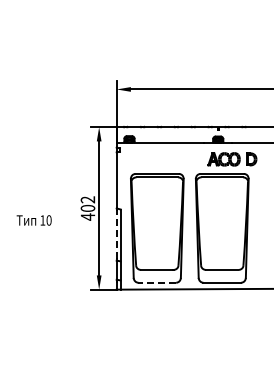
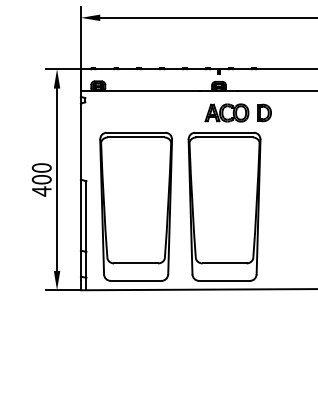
text: (88, 199) -> (42, 167), 402 -> 400
line: (116, 234) -> (80, 215), dashed -> solid
line: (157, 282) -> (136, 280), dashed -> solid

